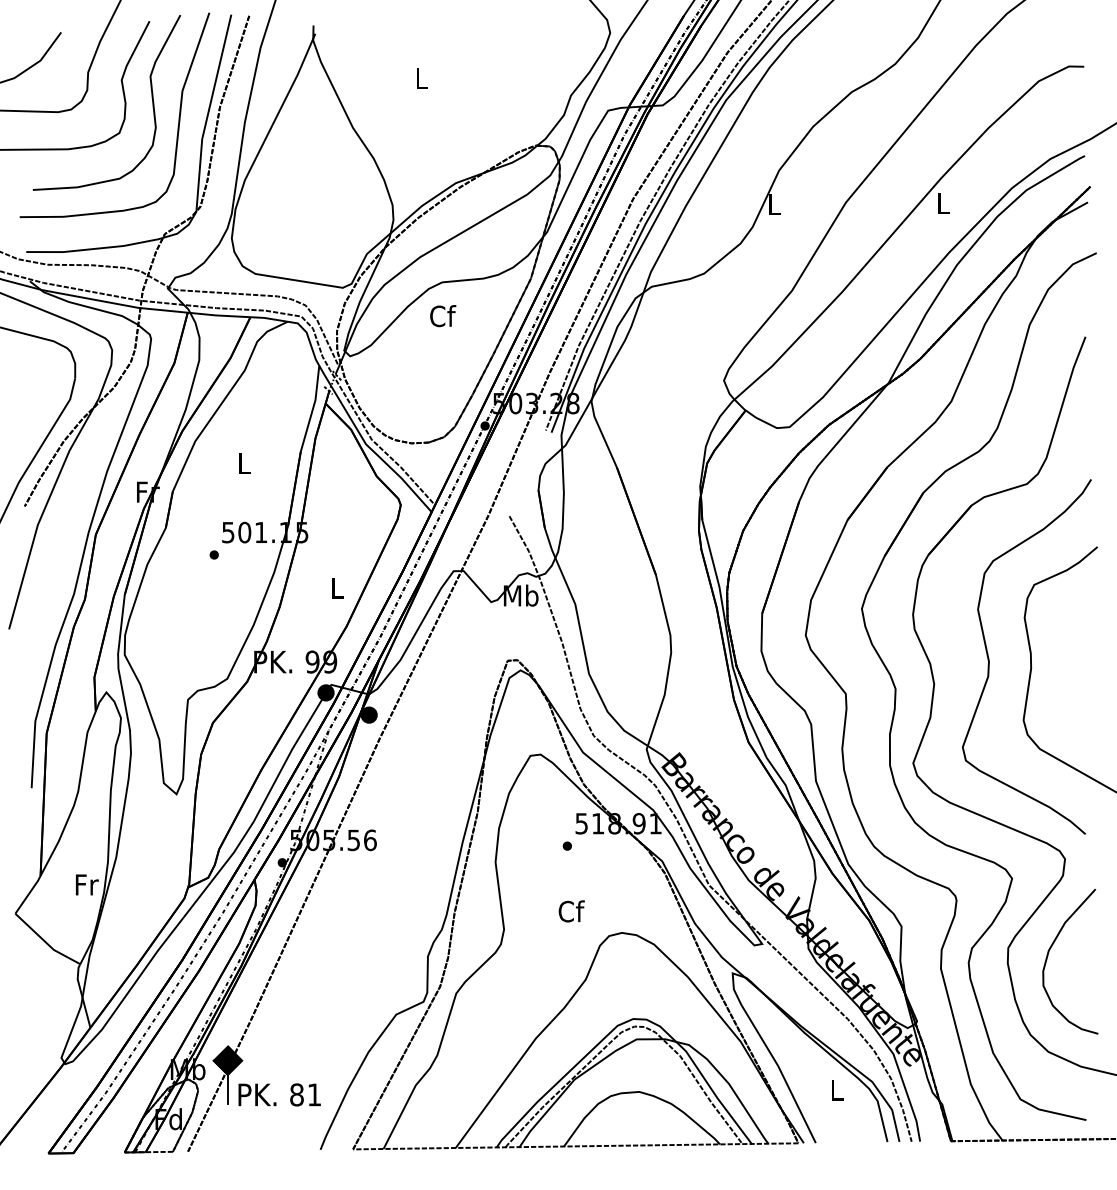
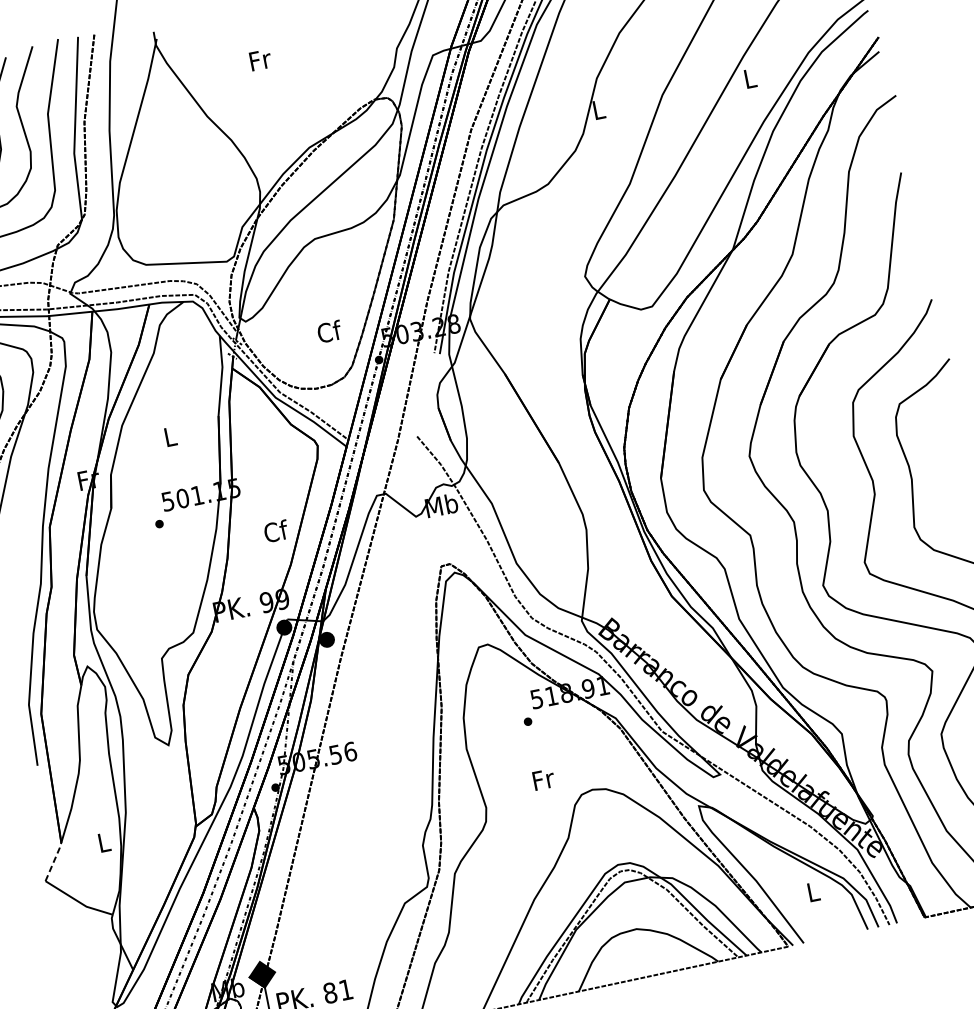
text: (422, 78) -> (260, 59), L -> Fr
text: (443, 316) -> (330, 332), moved
text: (338, 587) -> (276, 530), L -> Cf
text: (86, 884) -> (104, 842), Fr -> L
line: (28, 894) -> (53, 861), solid -> dashed
text: (571, 911) -> (543, 779), Cf -> Fr

